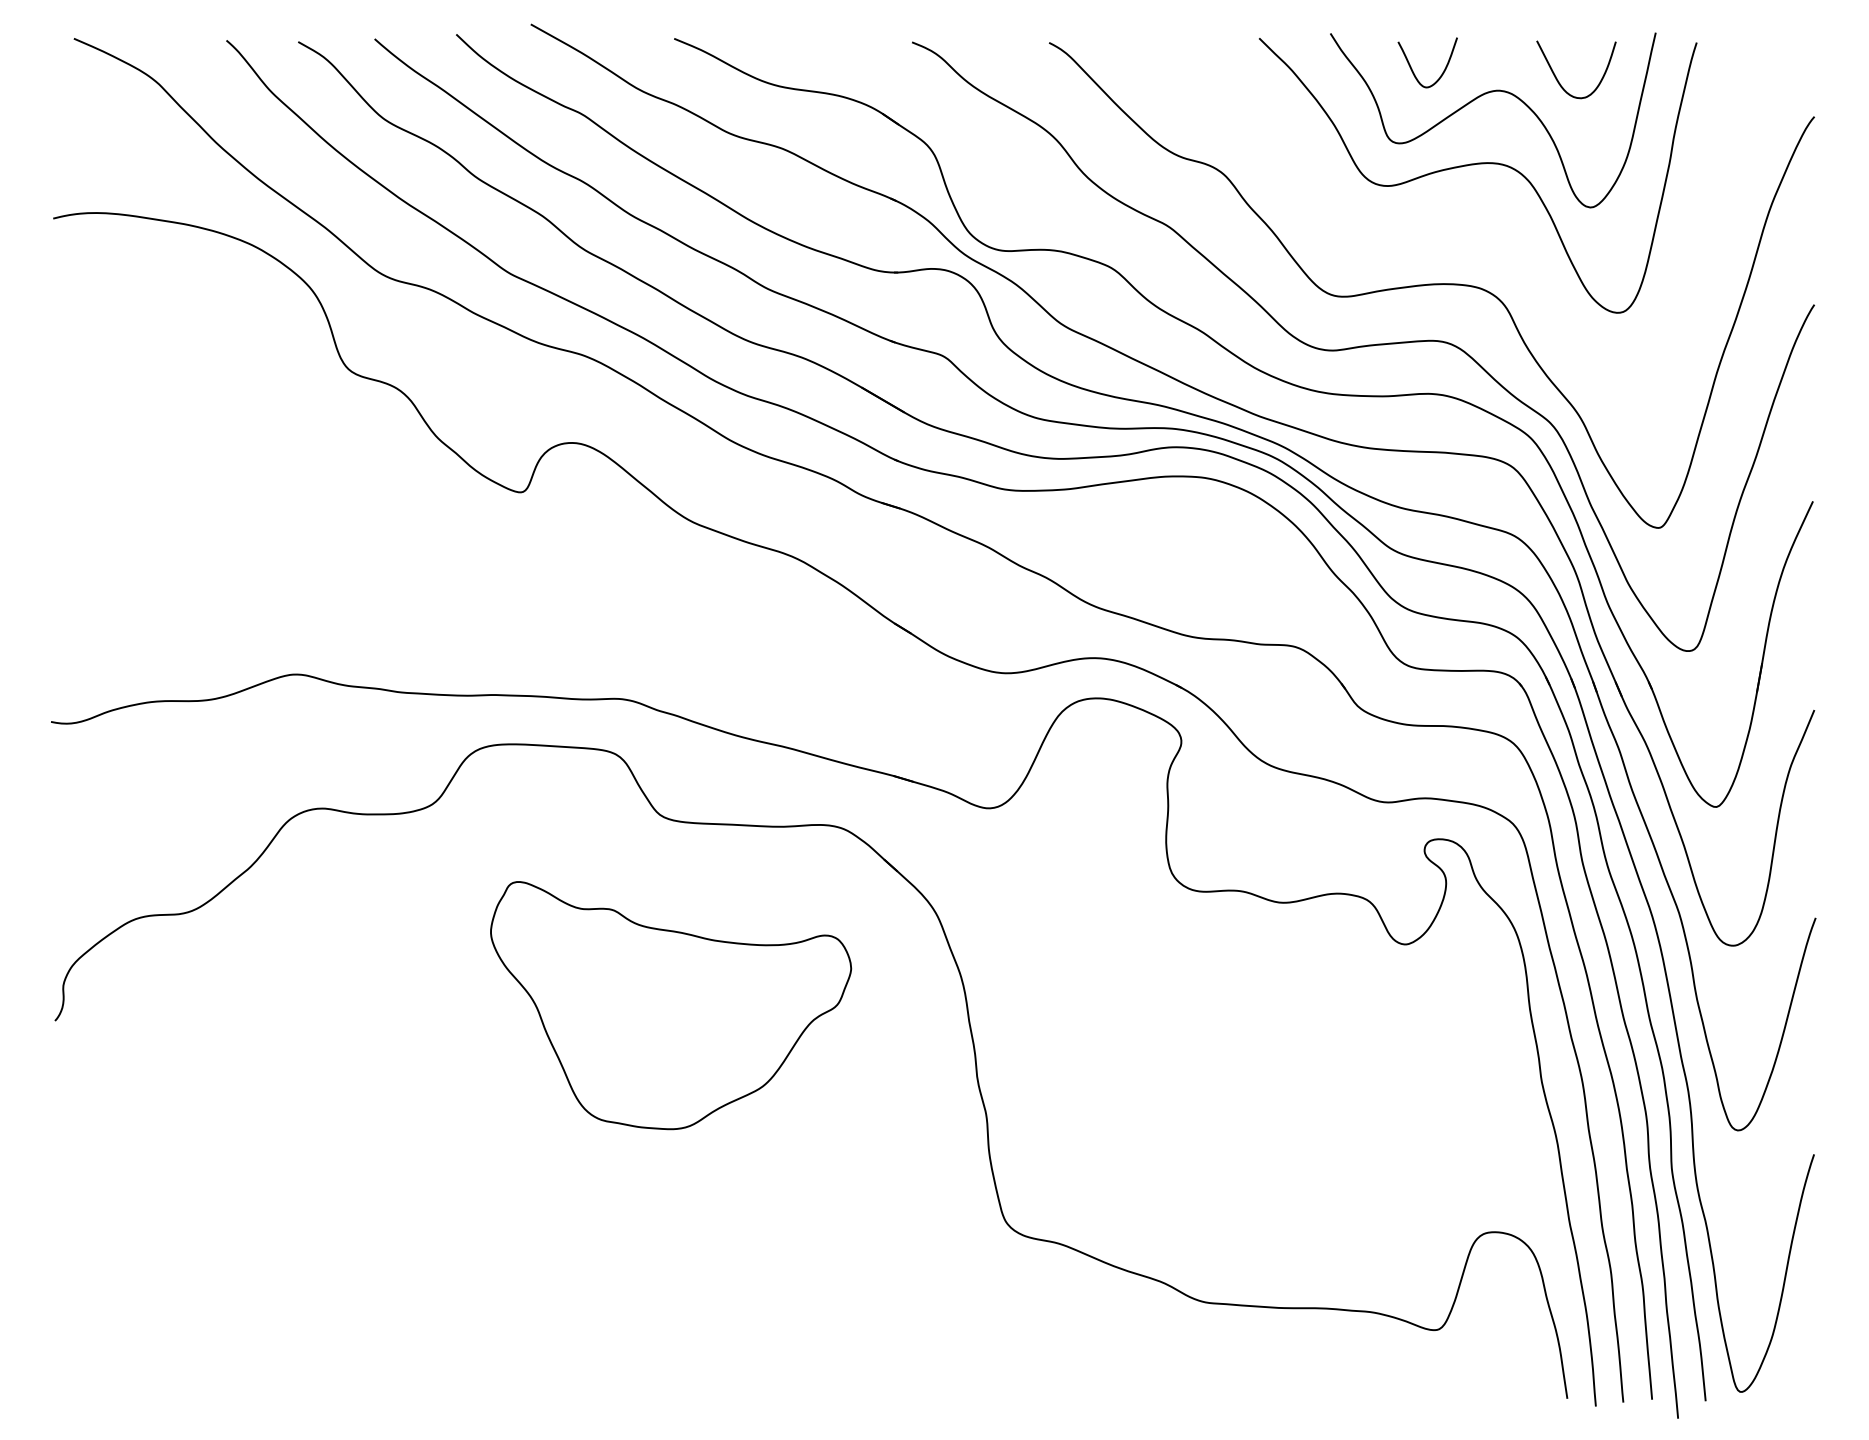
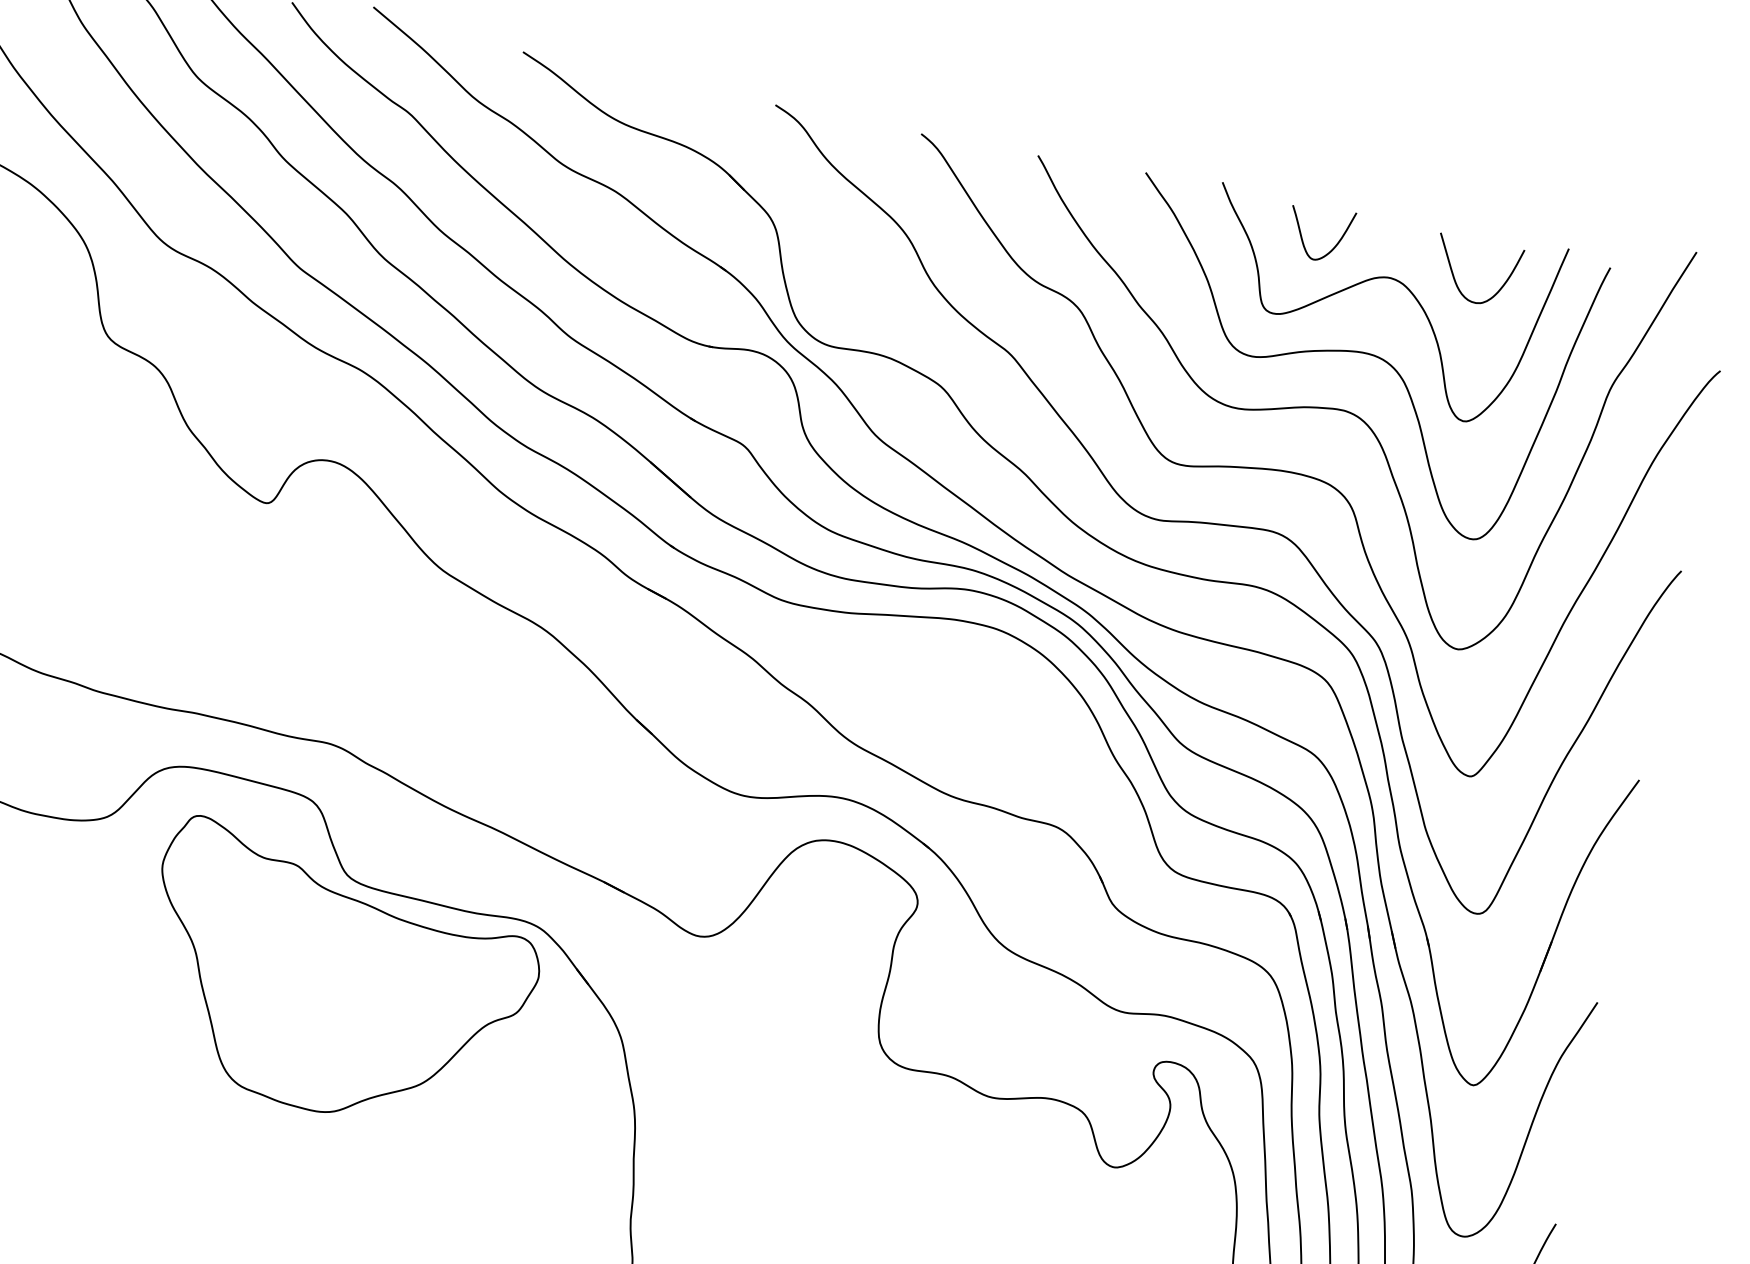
curve: (1465, 218) -> (1327, 407), added
part: (671, 1005) -> (339, 979), moved

